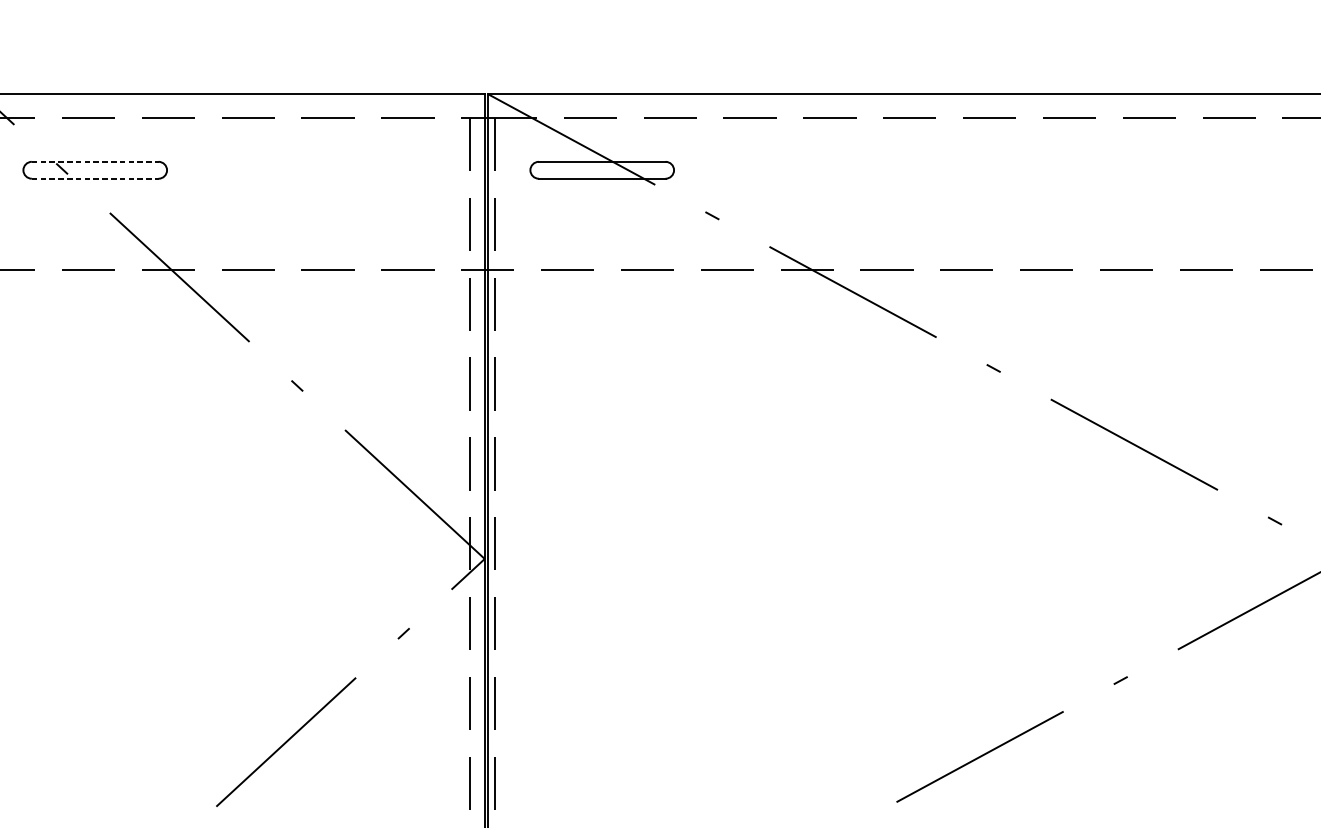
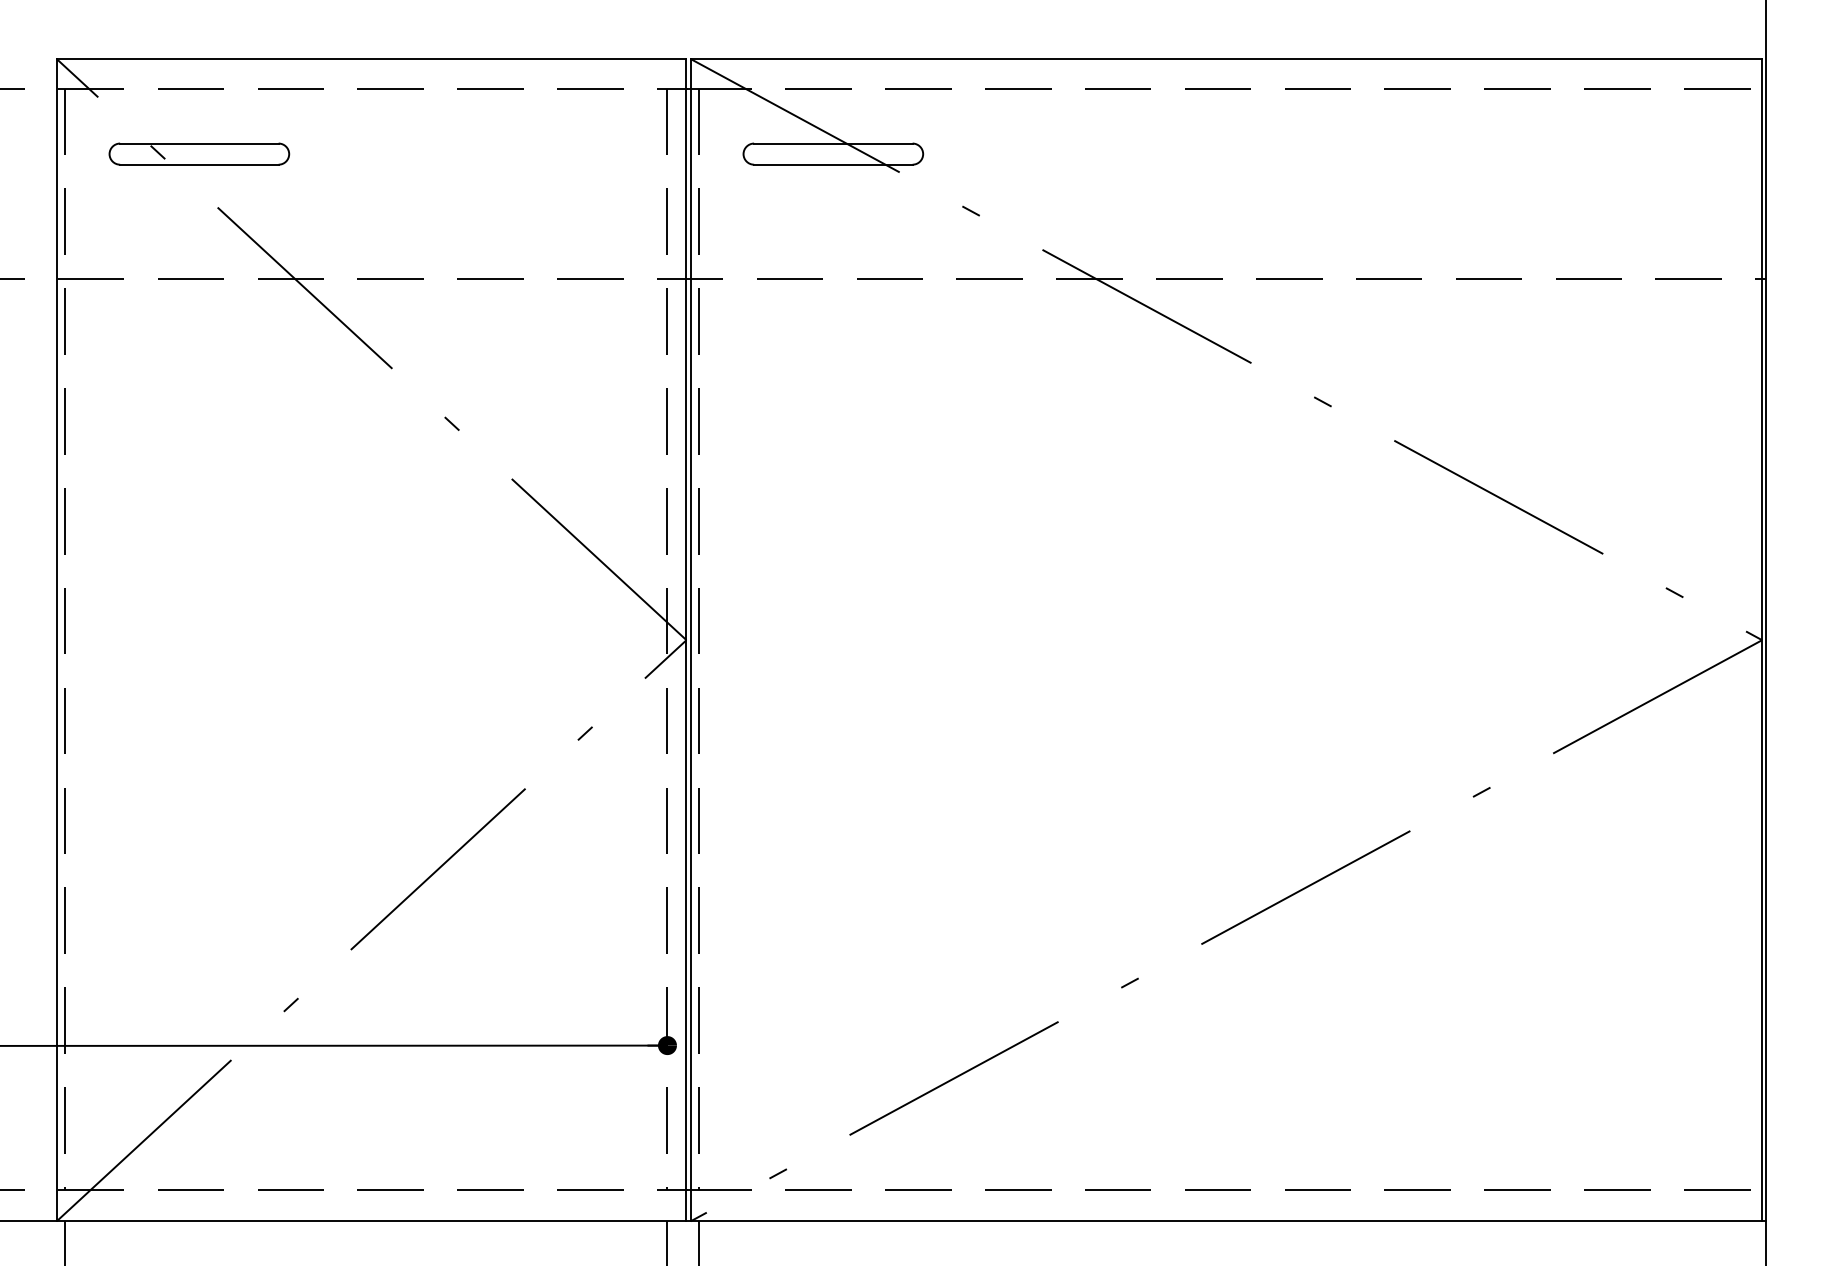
line: (95, 161) -> (199, 143), dashed -> solid
line: (95, 178) -> (199, 164), dashed -> solid

